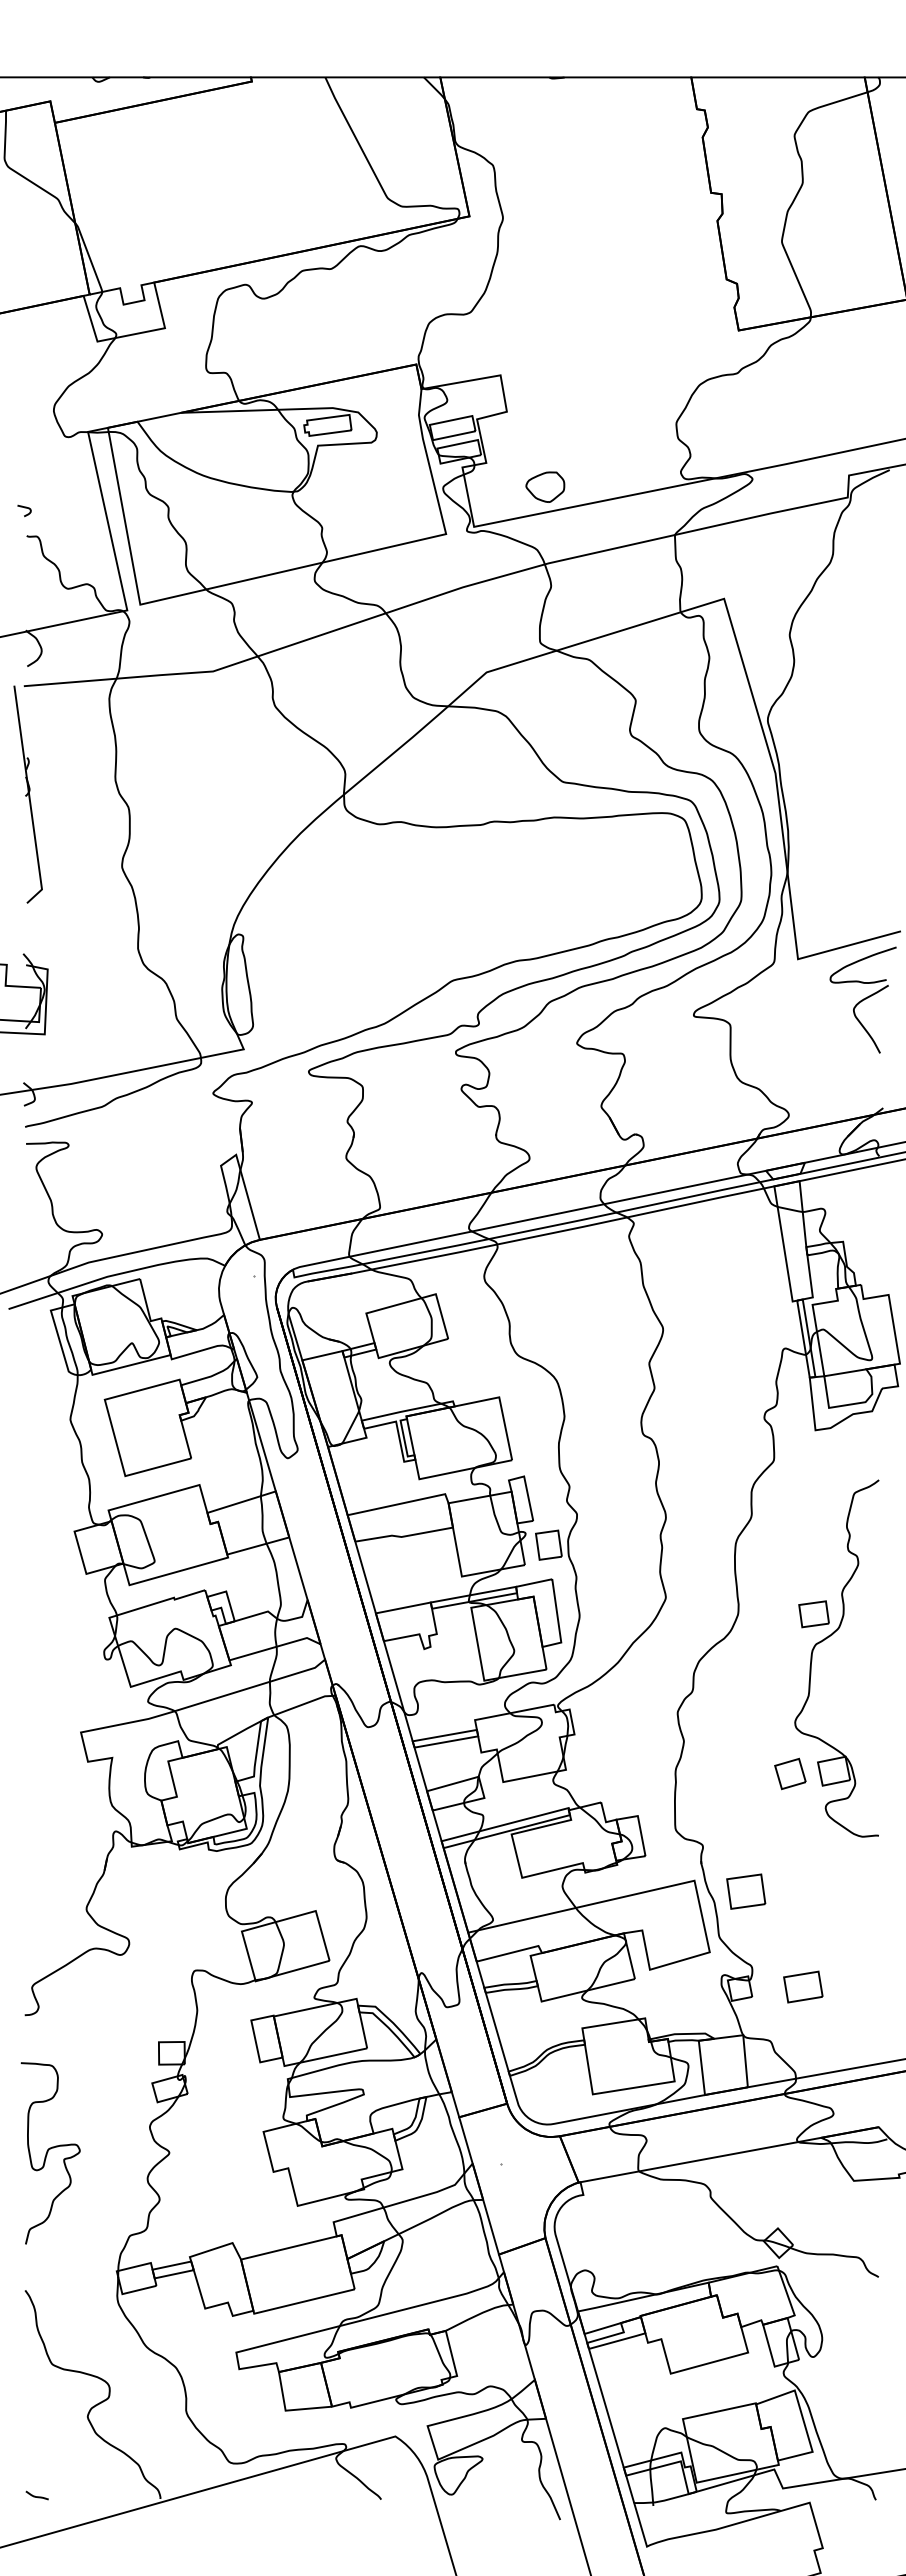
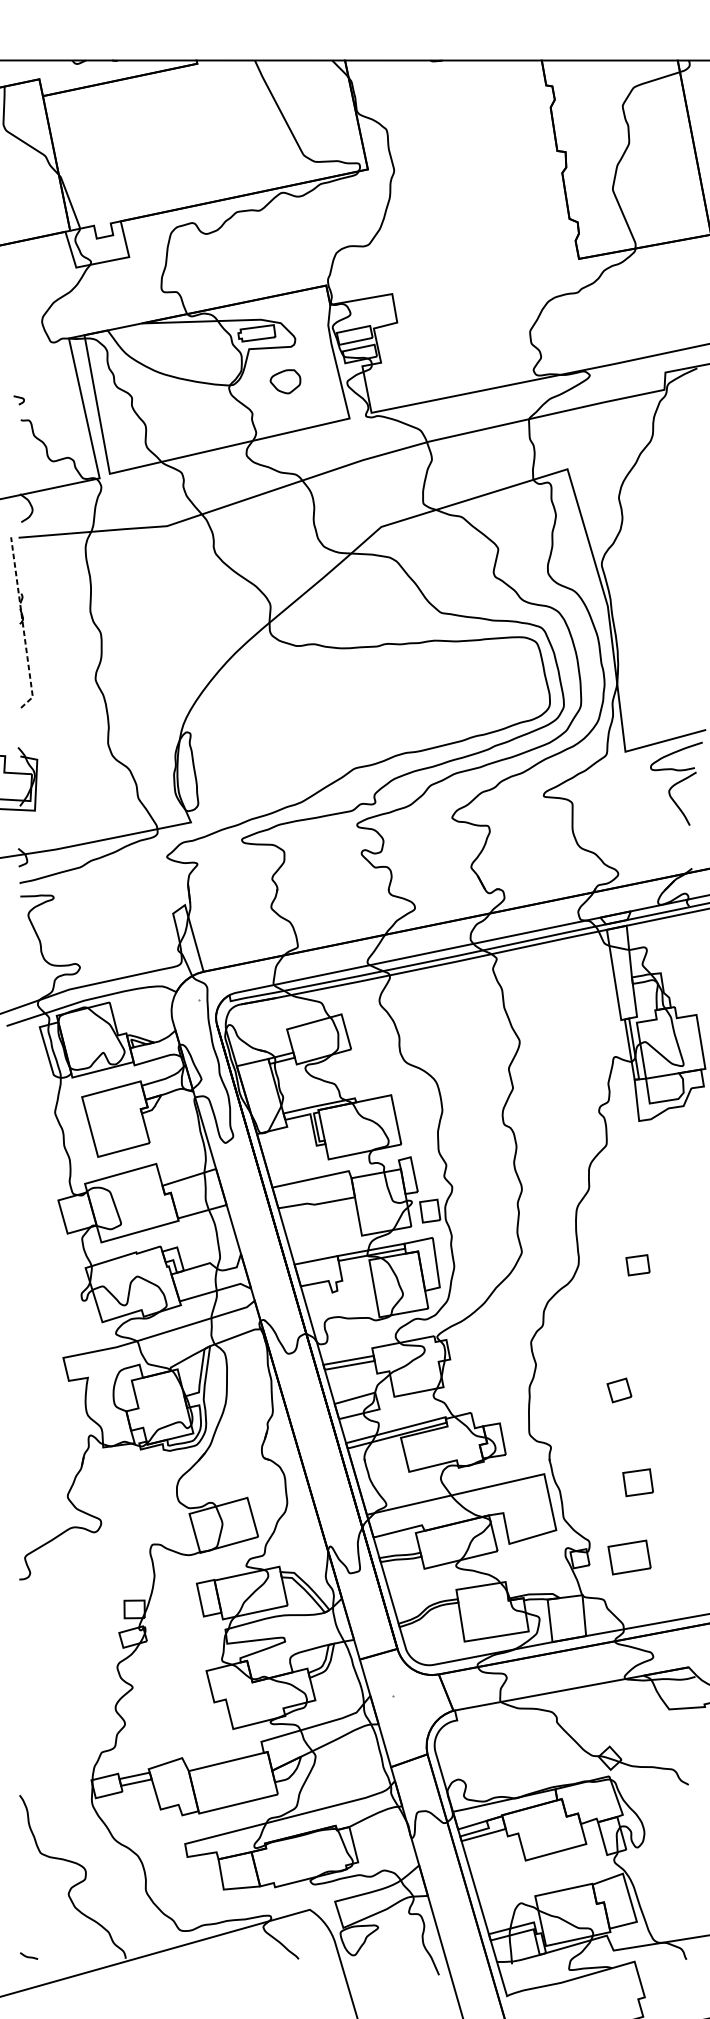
part: (545, 486) -> (285, 381), moved
line: (29, 798) -> (23, 625), solid -> dashed
part: (823, 1641) -> (645, 1286), removed
part: (746, 1891) -> (638, 1482), moved
part: (803, 1986) -> (629, 1557), size x1.4
curve: (48, 2152) -> (37, 1687), removed

